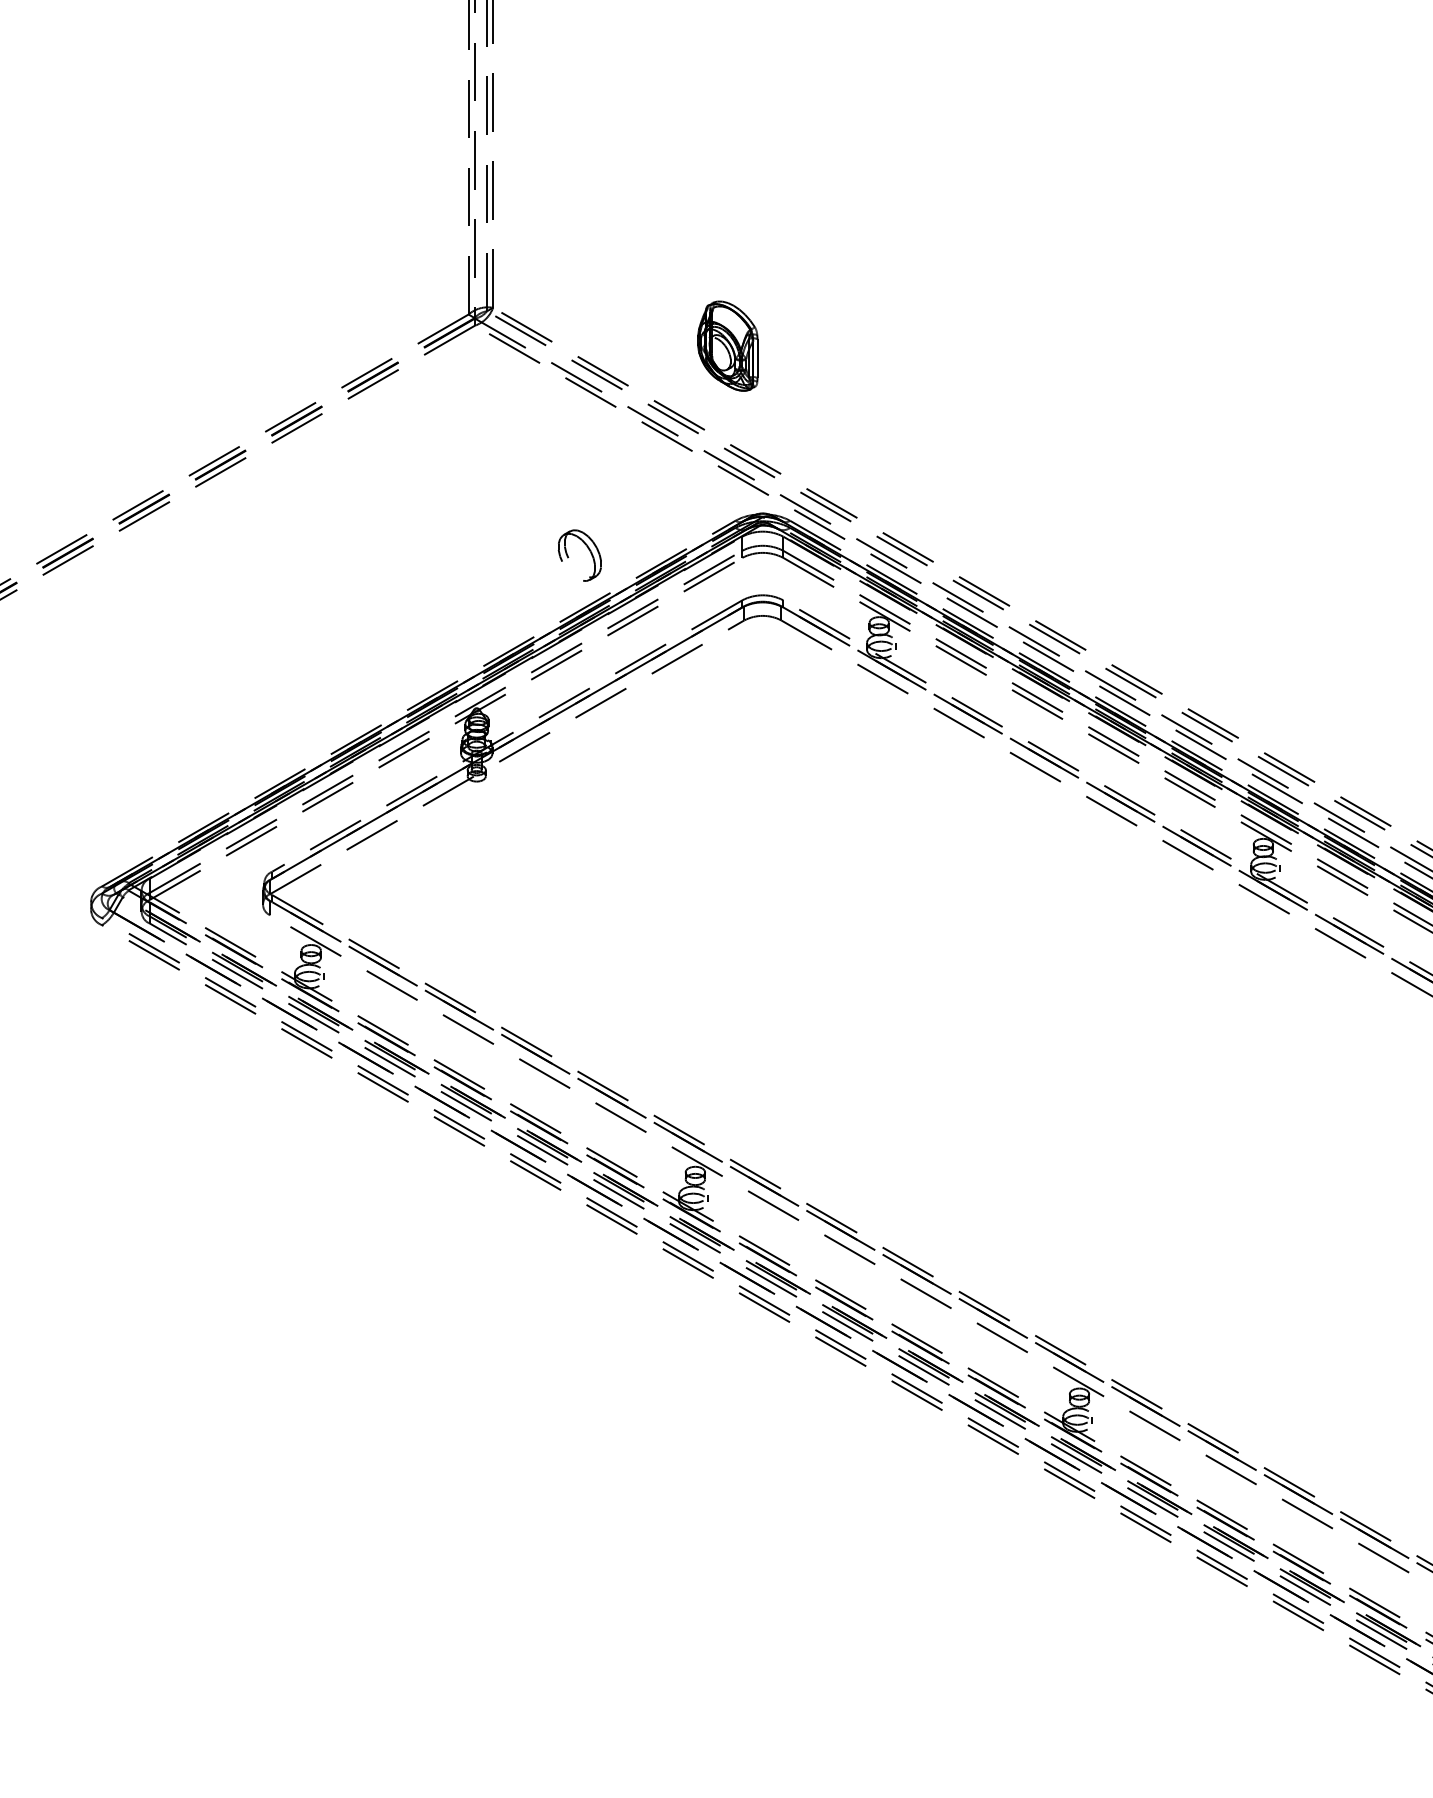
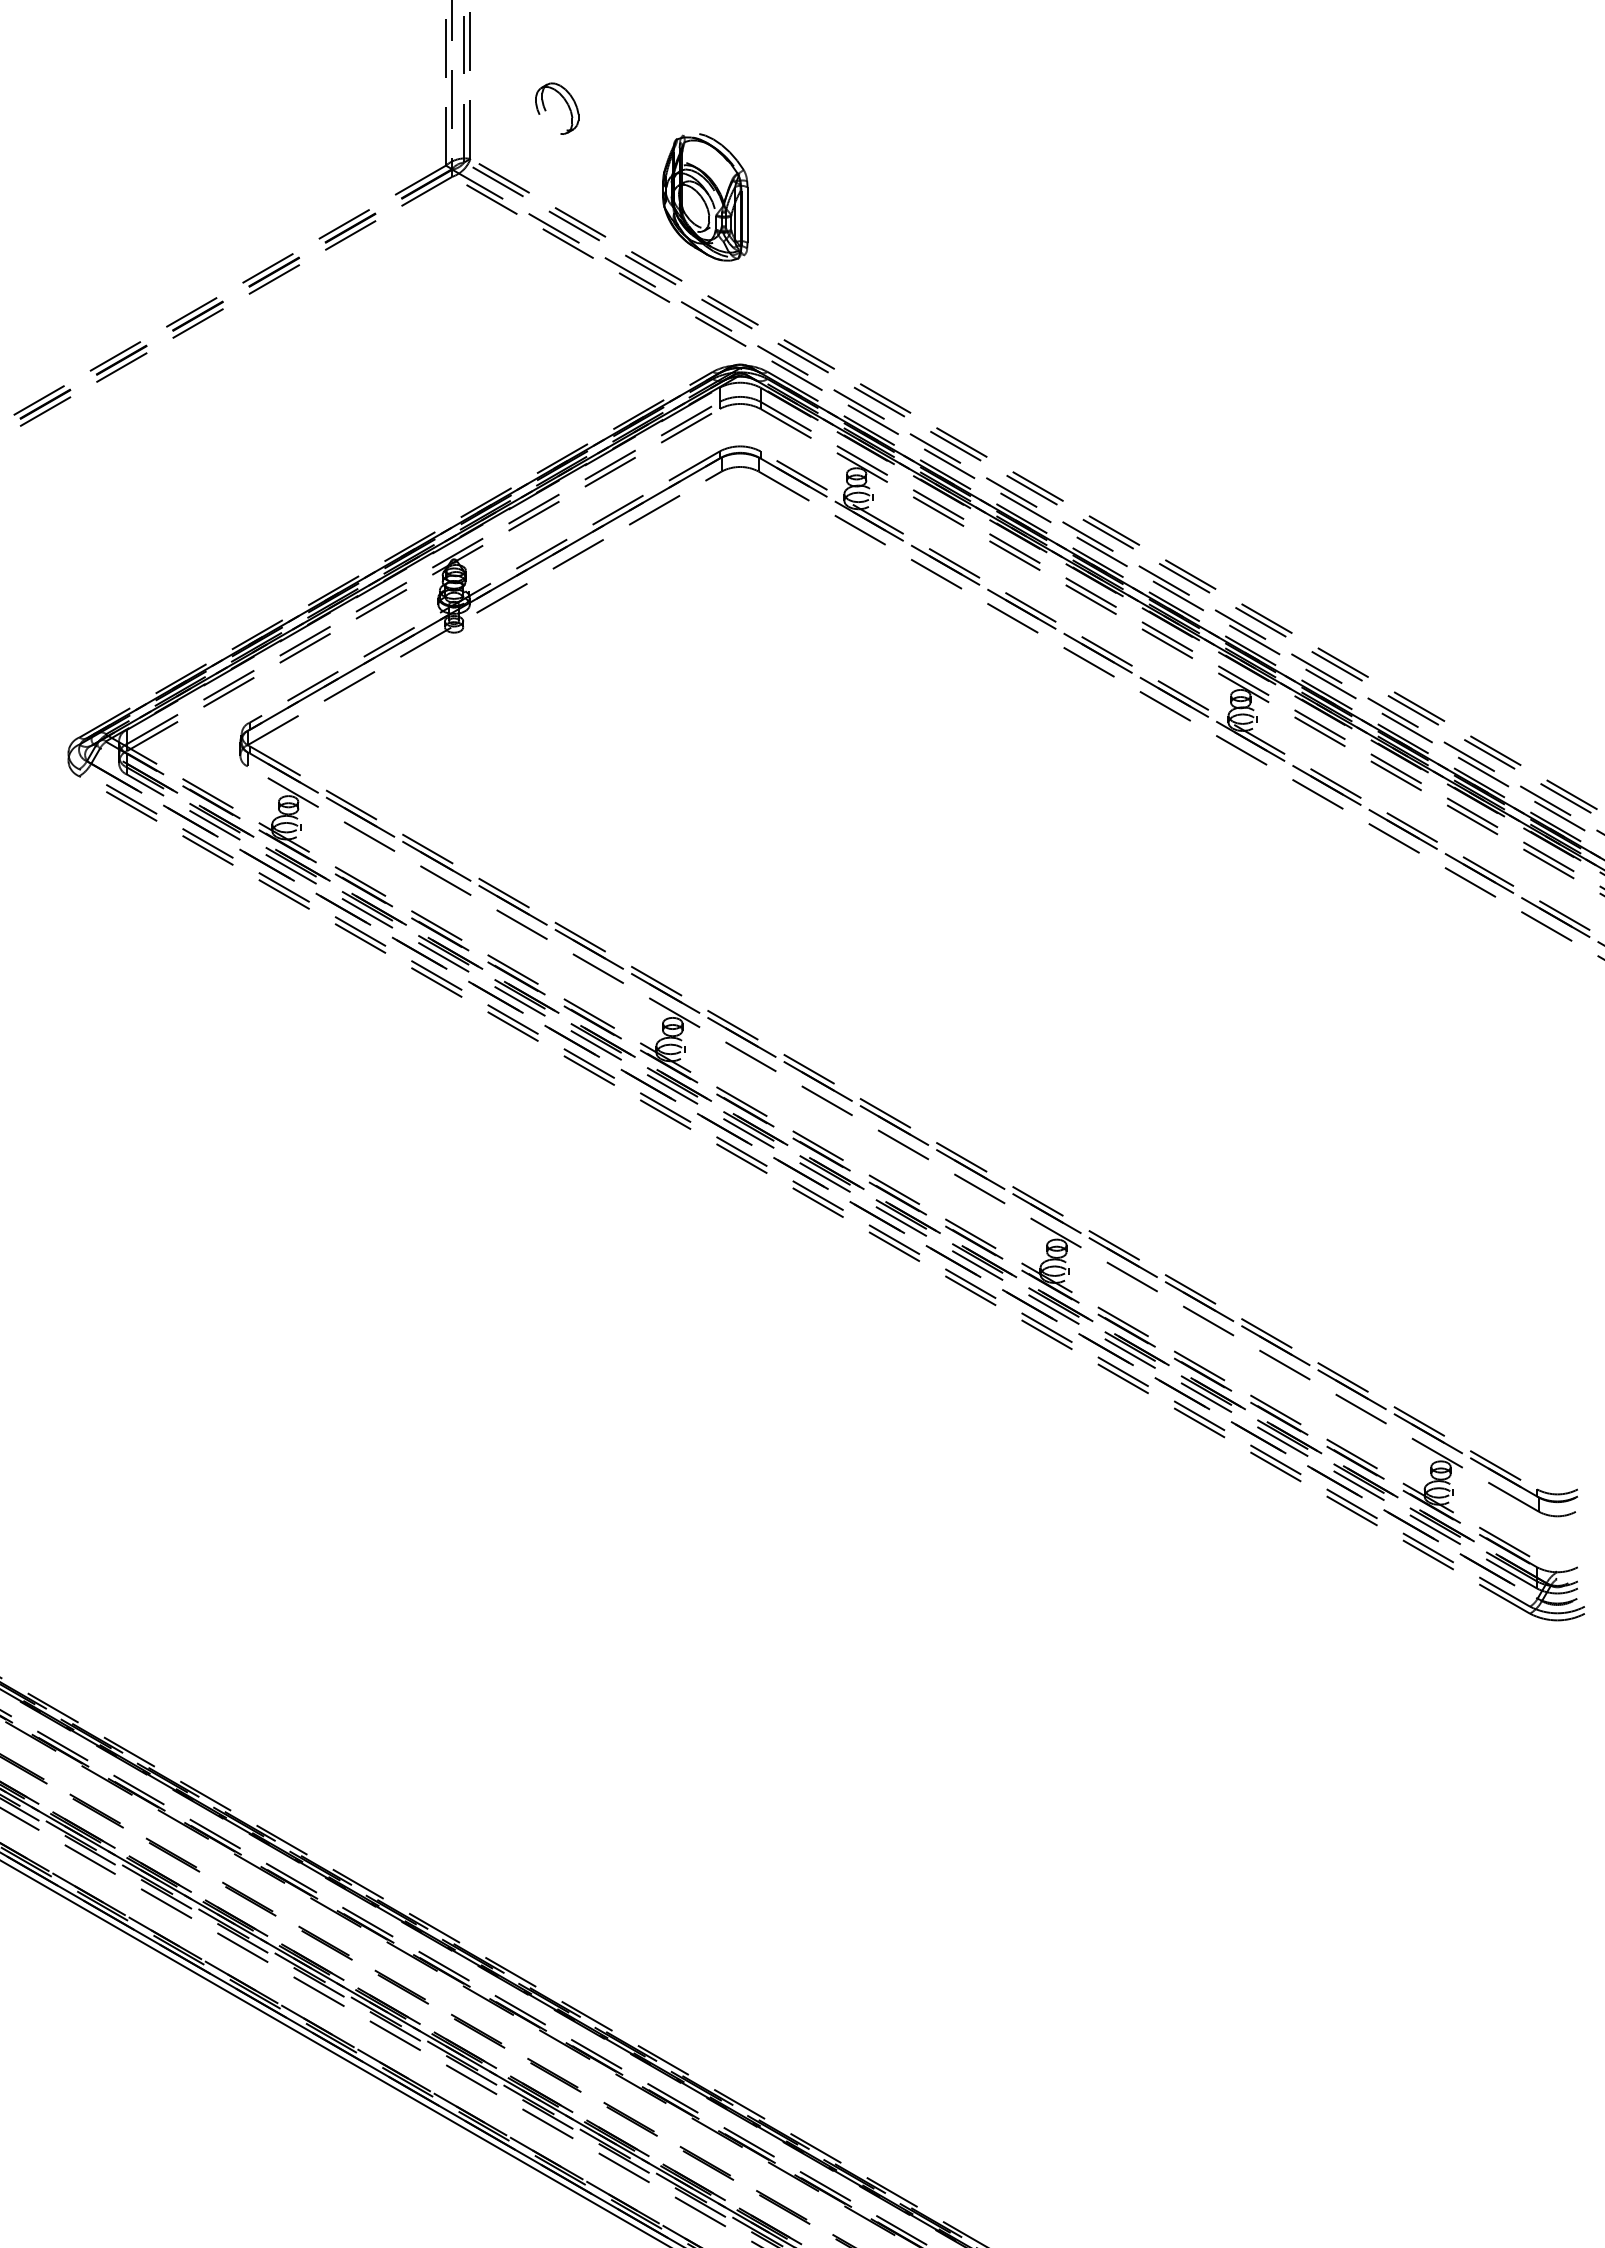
part: (728, 346) -> (705, 197), size x1.43
part: (588, 549) -> (565, 102), moved

